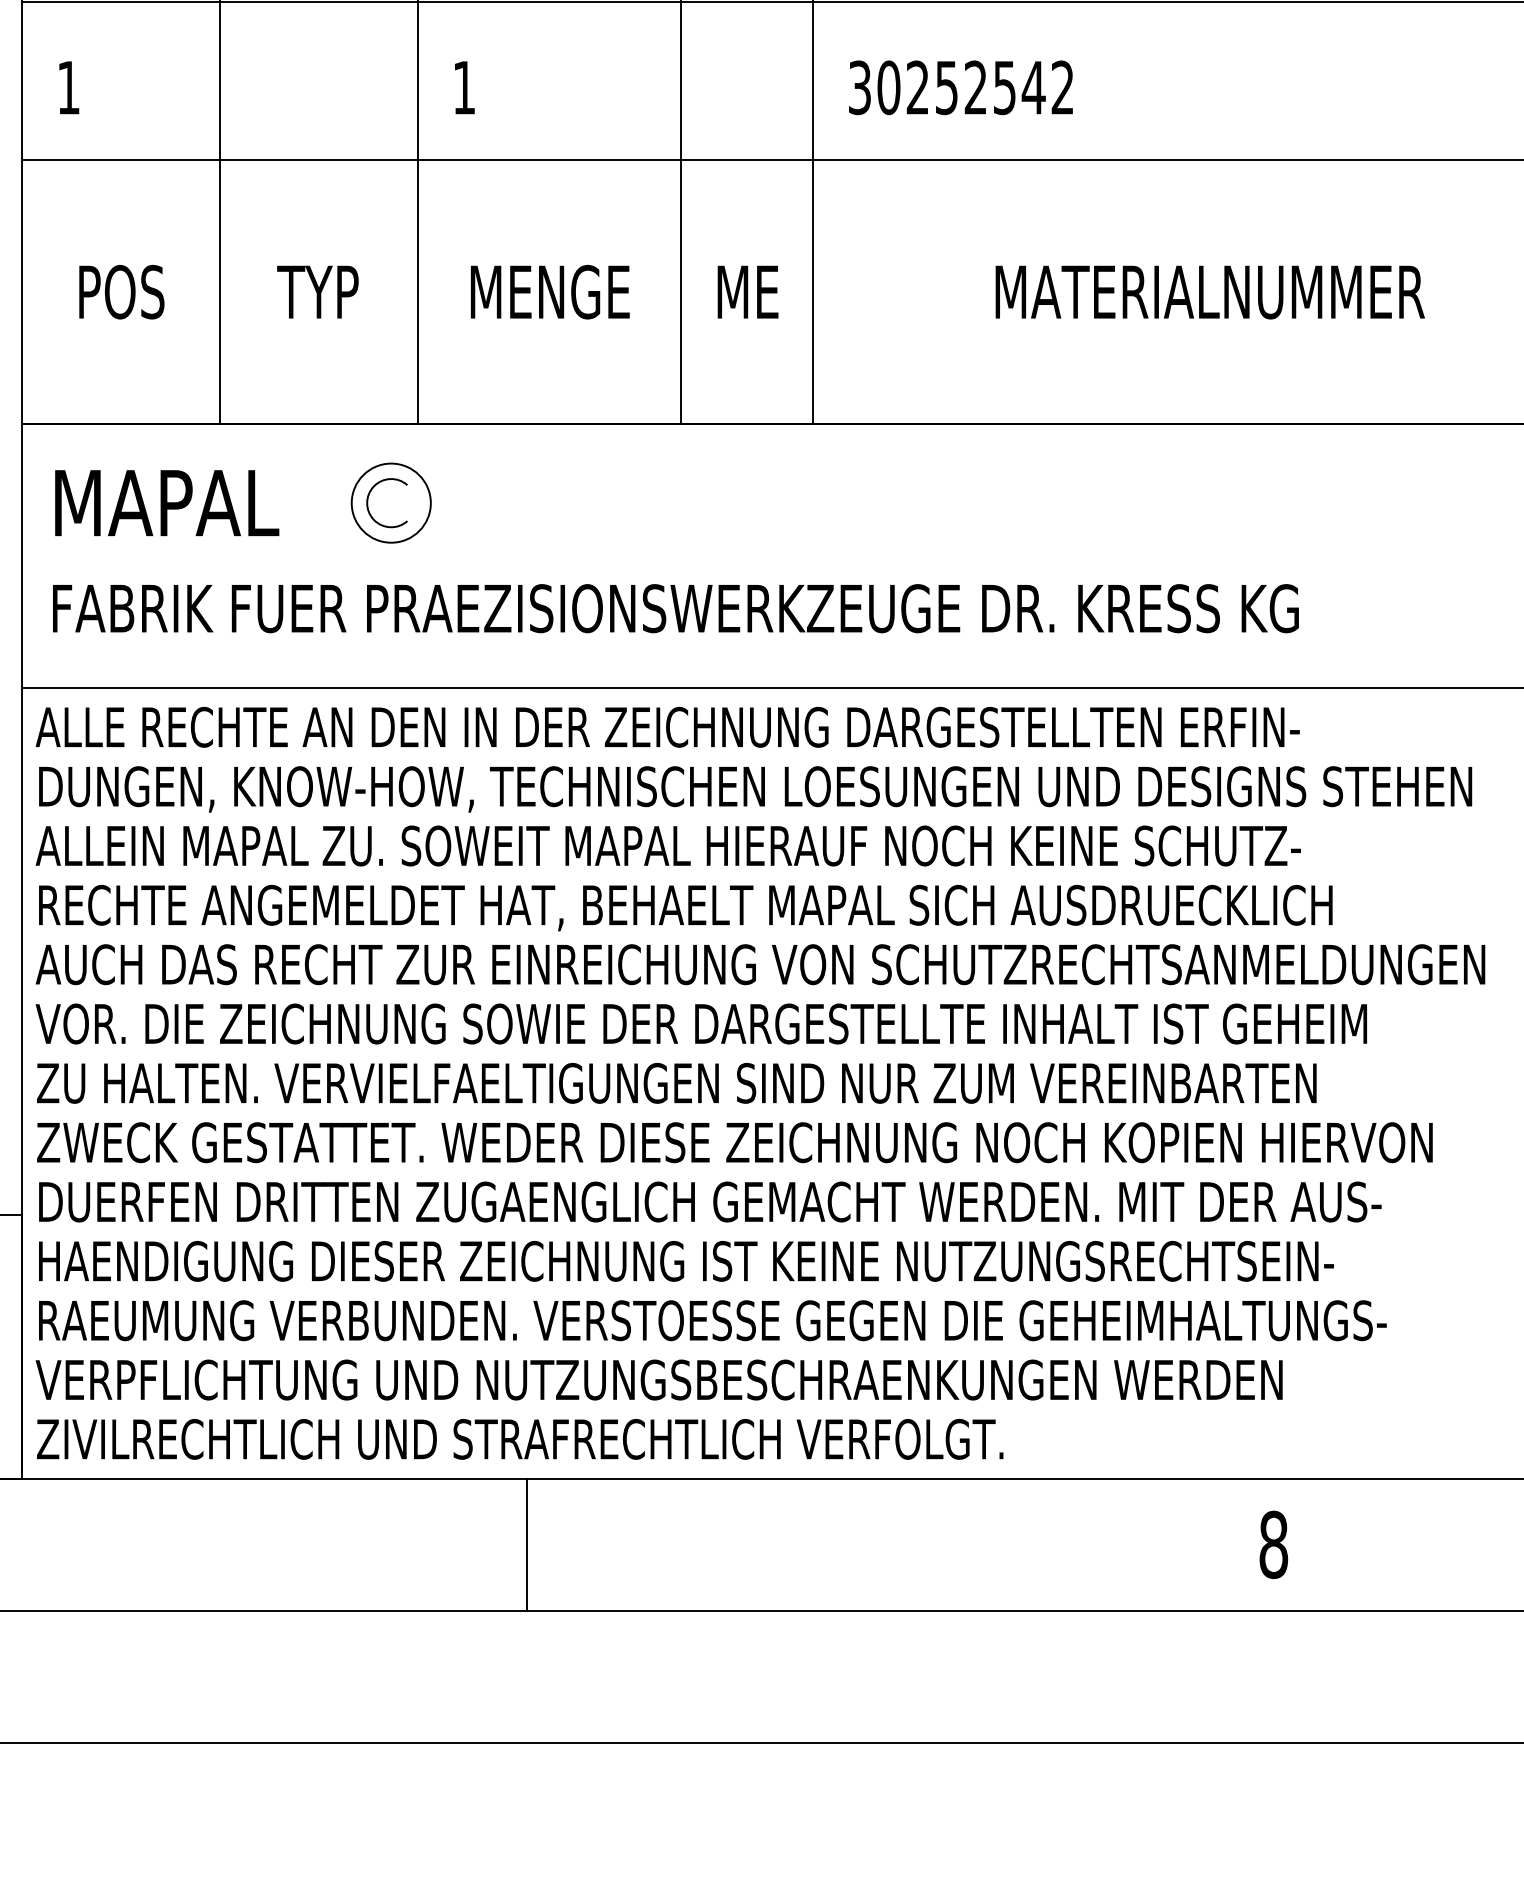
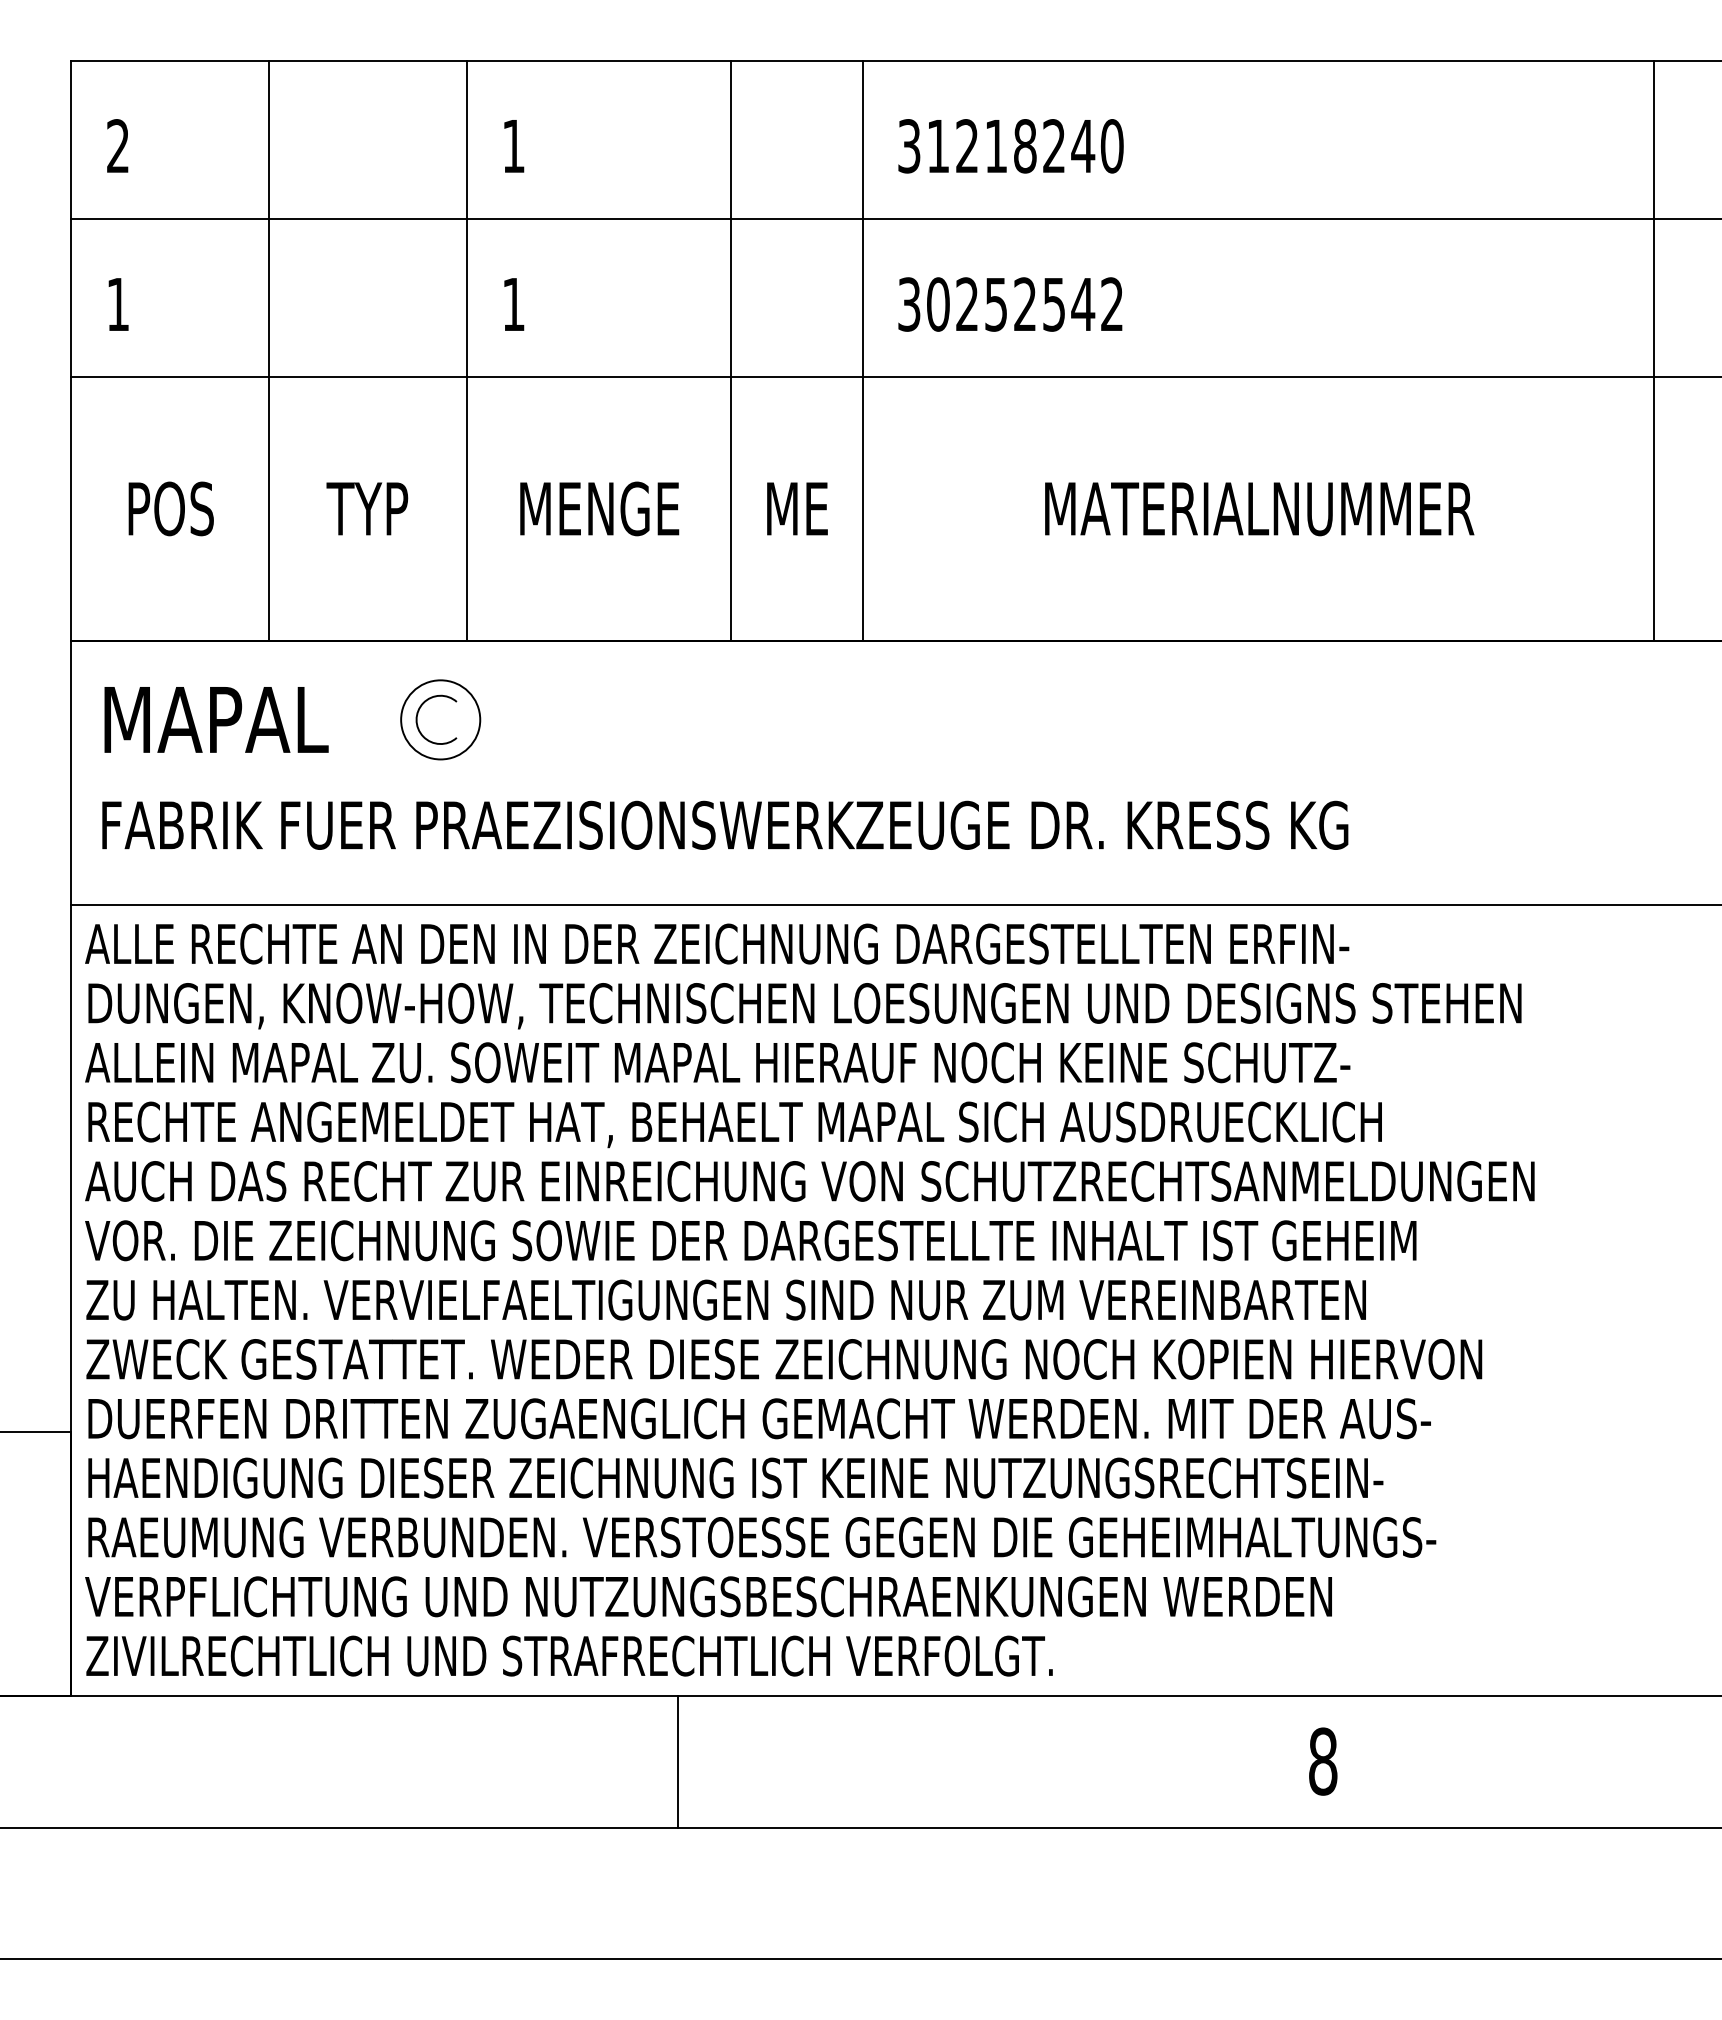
line: (527, 1544) -> (678, 1761), moved

